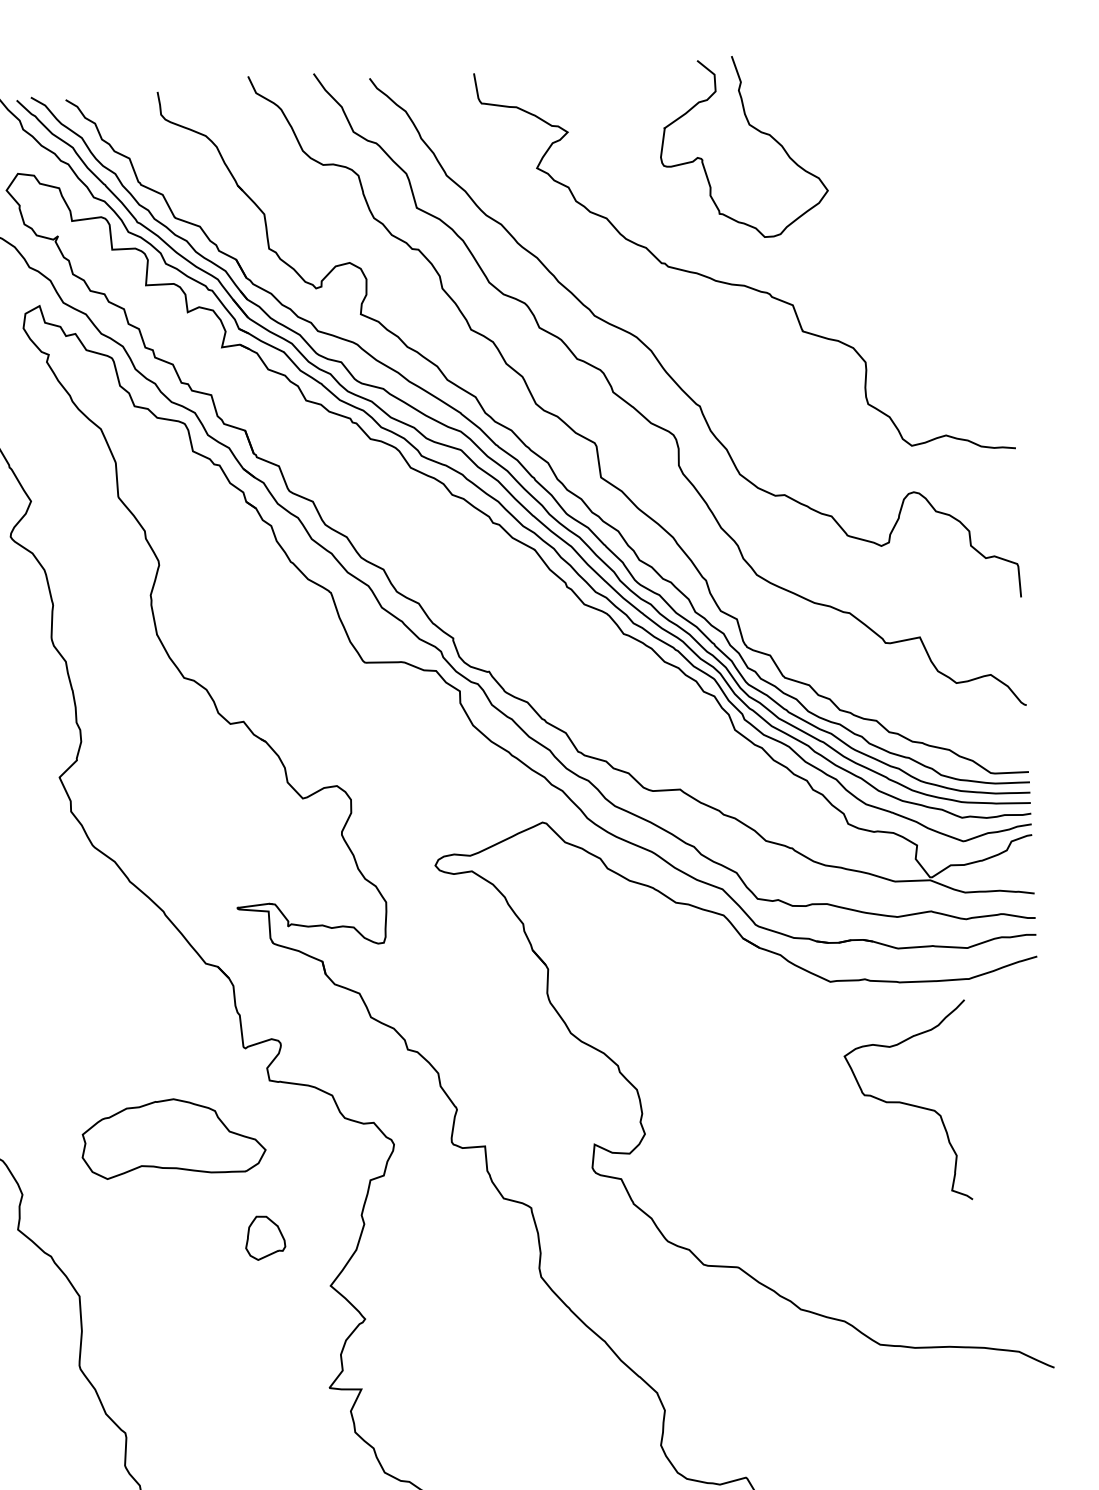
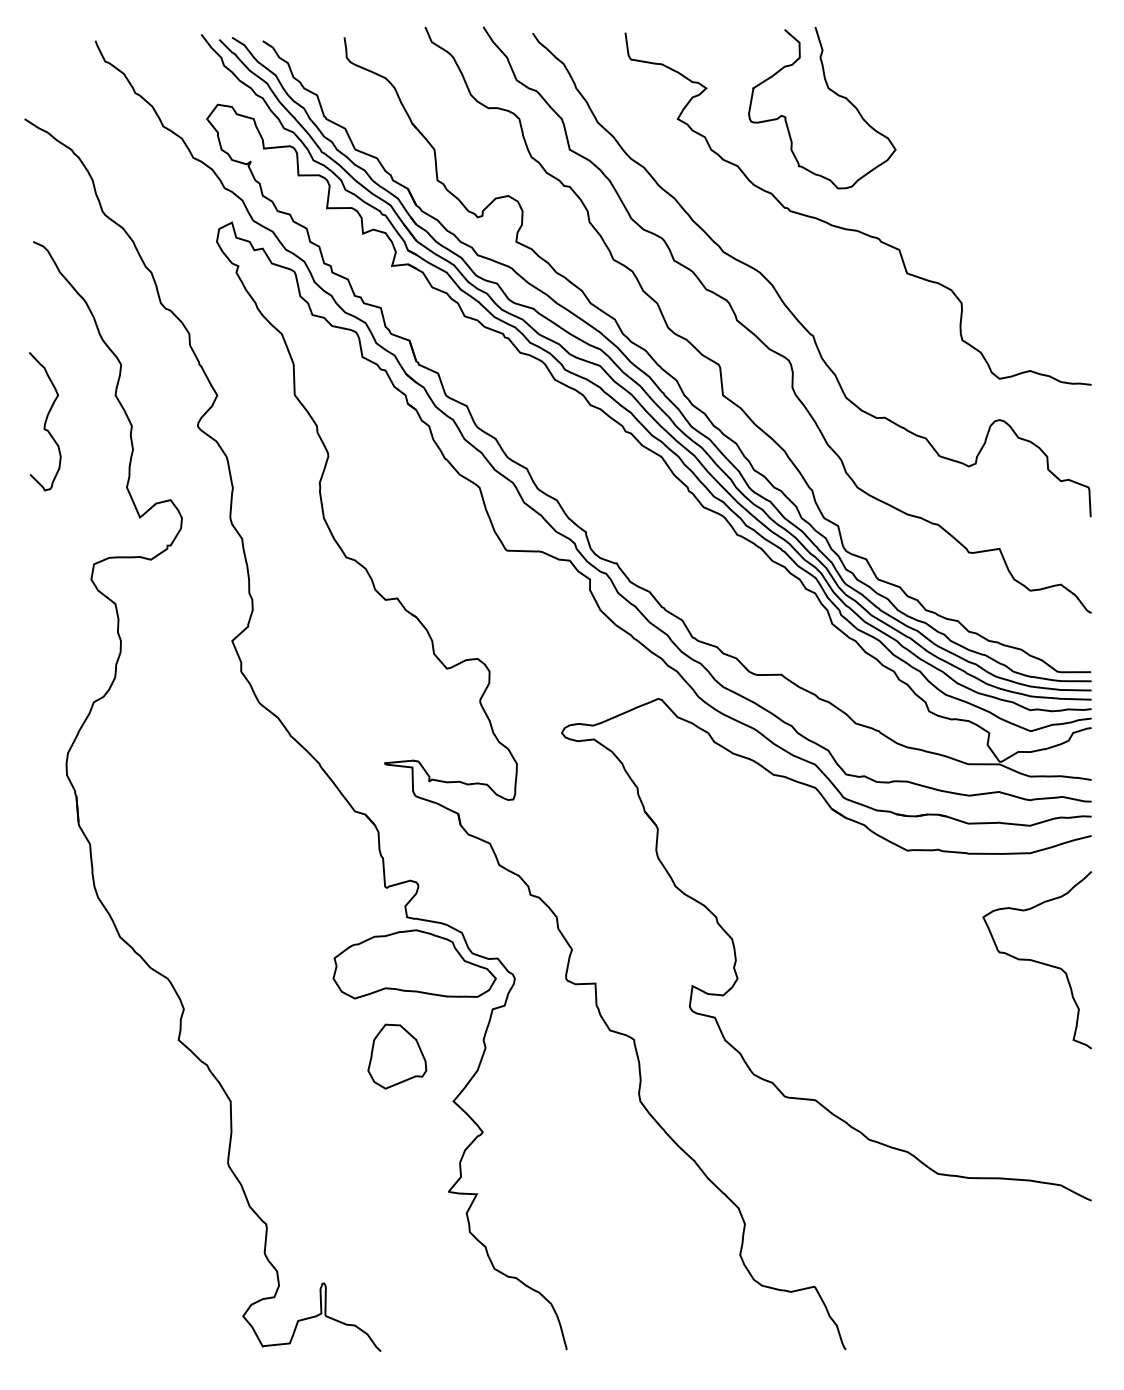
curve: (754, 129) -> (832, 92), moved
curve: (906, 1102) -> (1036, 960), moved
part: (173, 1137) -> (414, 964), moved
part: (265, 1237) -> (397, 1056), size x1.67

